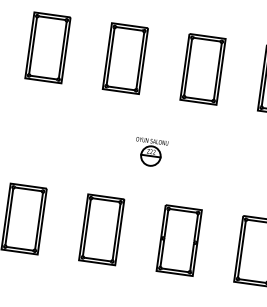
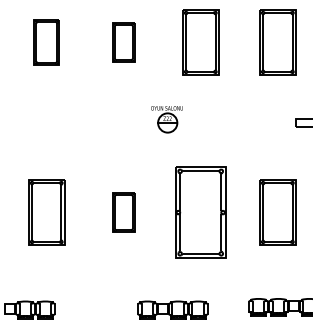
part: (47, 47) -> (46, 42), size x0.7
part: (125, 58) -> (123, 42), size x0.6
part: (150, 152) -> (166, 119), moved
part: (101, 229) -> (123, 212), size x0.6
part: (178, 240) -> (200, 212), size x1.4

